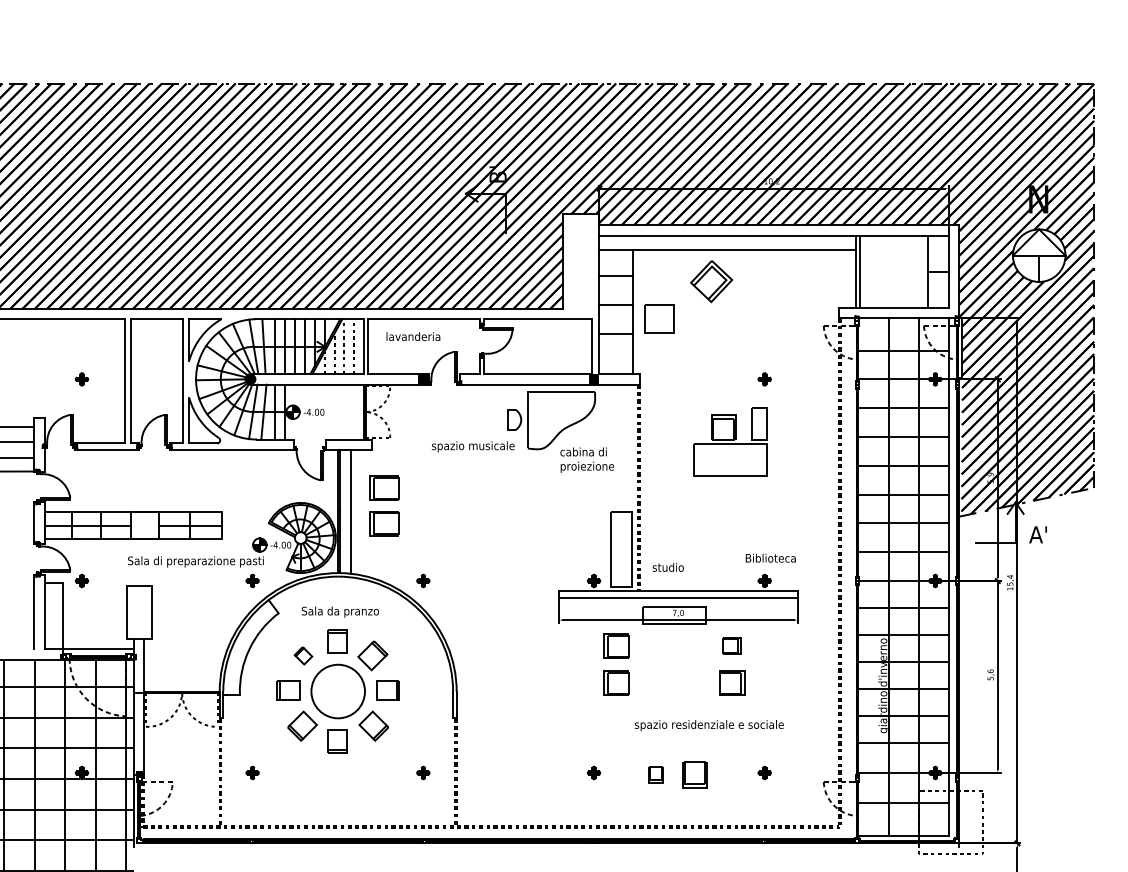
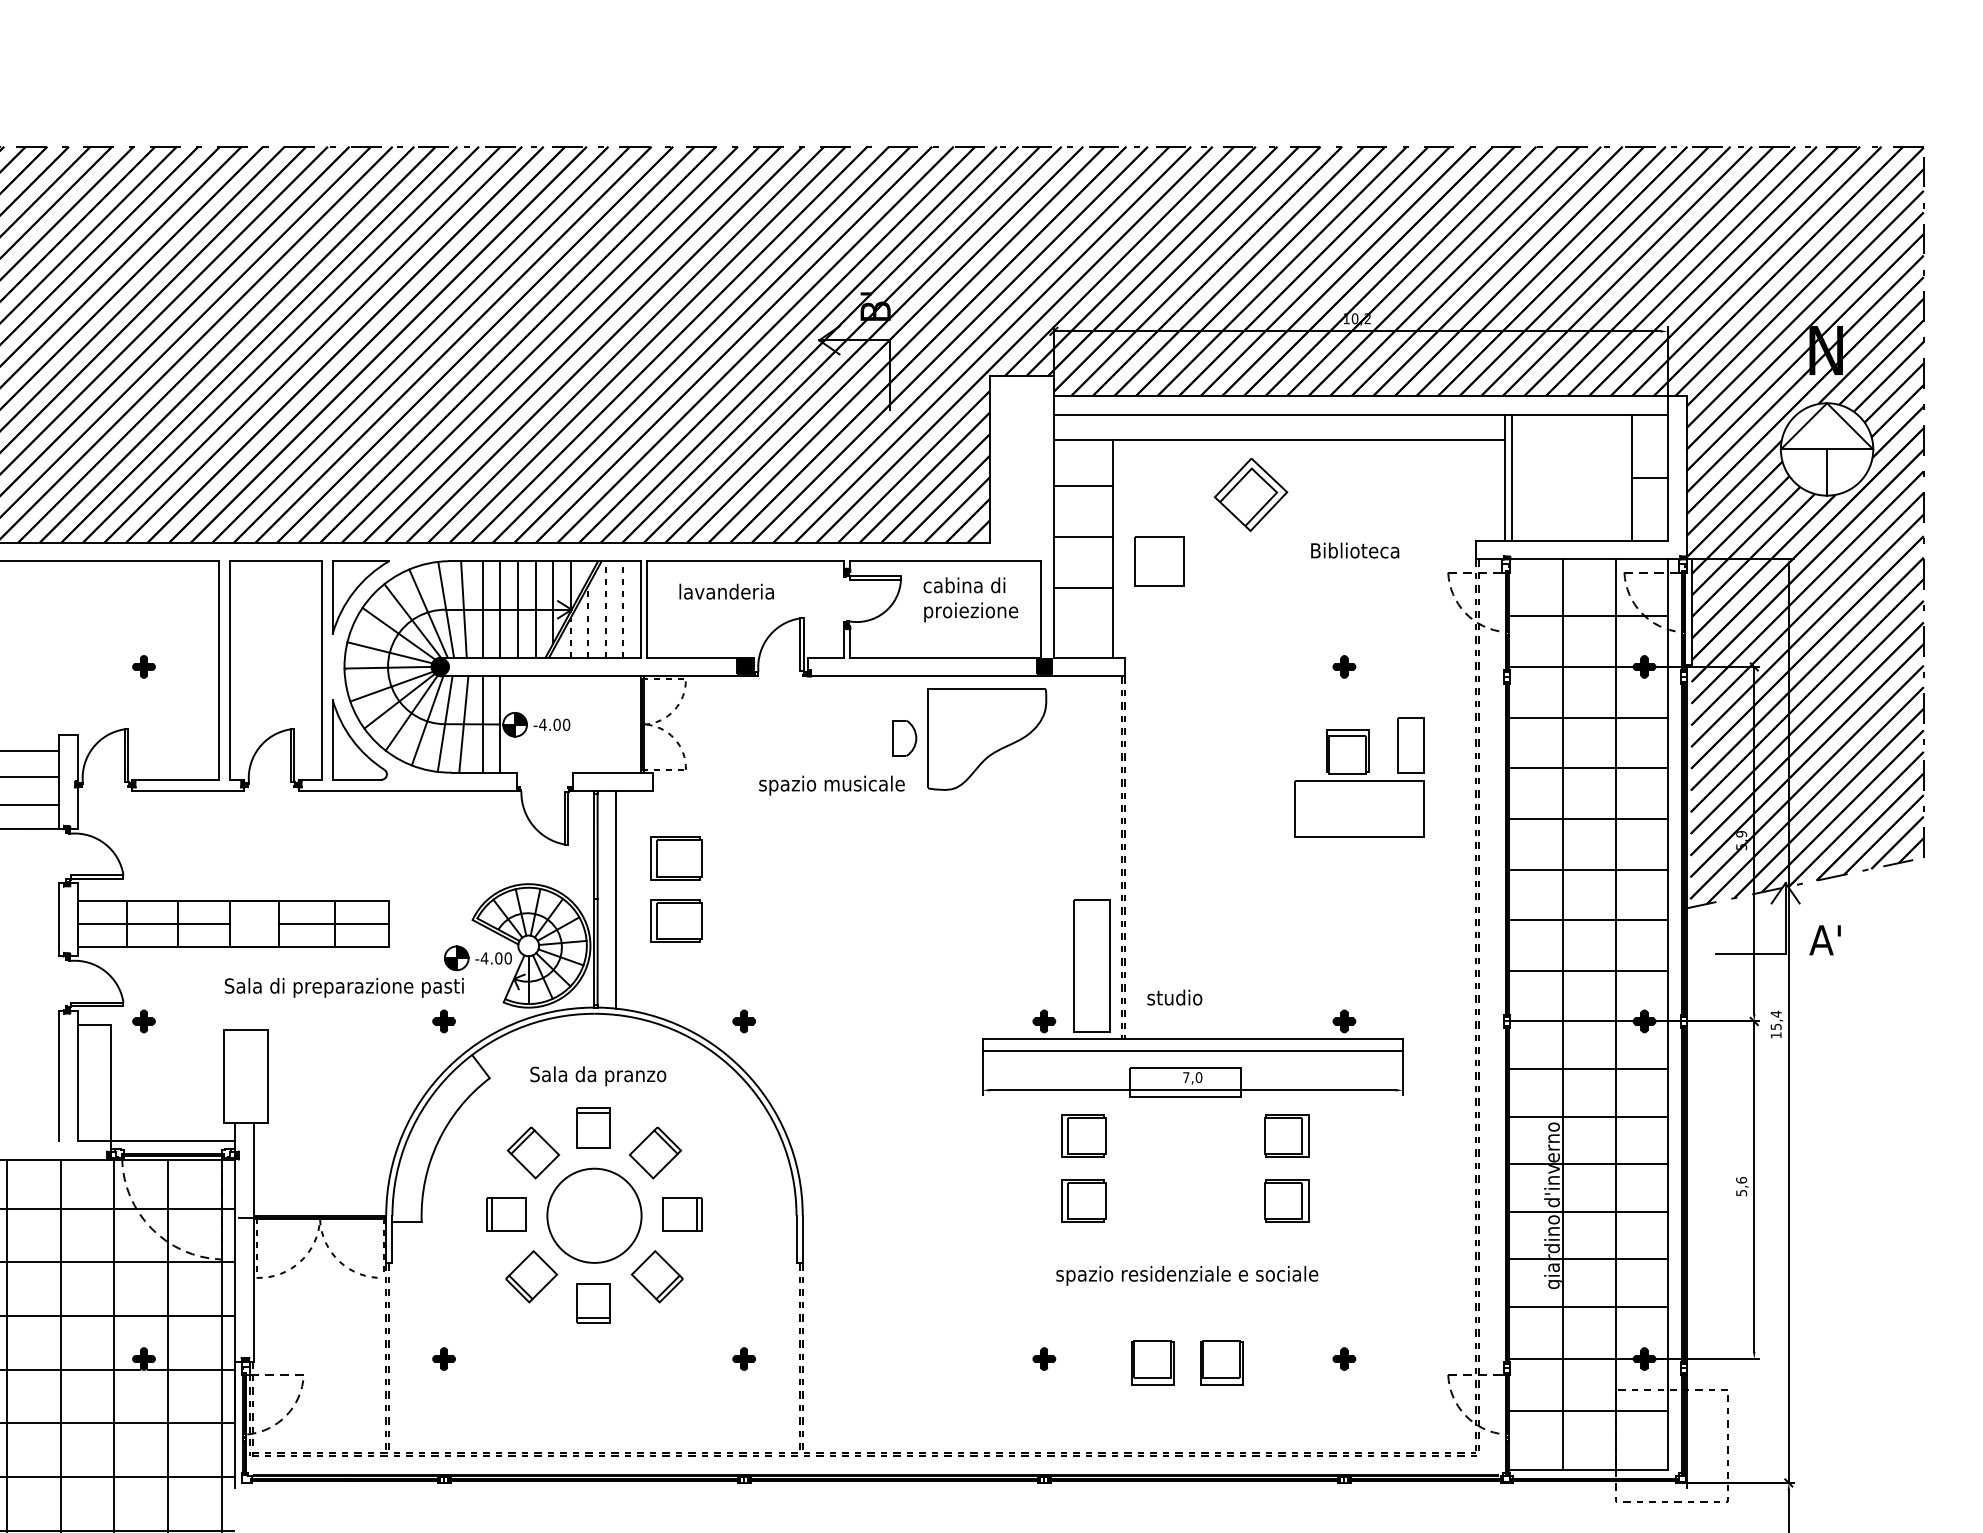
part: (730, 441) -> (1359, 776), moved
text: (587, 459) -> (971, 598), moved
text: (770, 557) -> (1354, 549), moved
part: (732, 645) -> (1287, 1134), size x1.43
part: (303, 655) -> (533, 1152), size x1.67
text: (709, 725) -> (1187, 1275), moved
part: (655, 774) -> (1152, 1361), size x1.67

